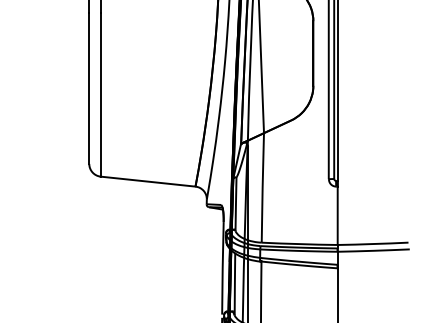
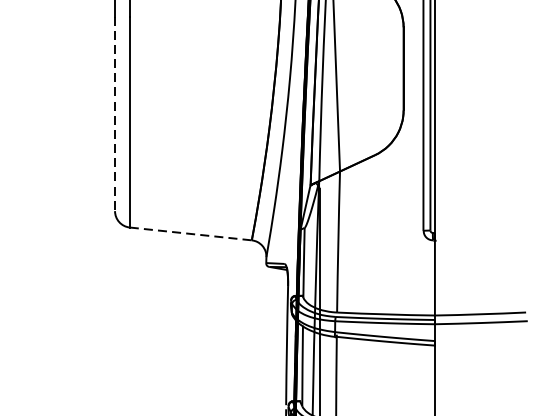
line: (89, 88) -> (115, 113), solid -> dashed
line: (148, 181) -> (191, 233), solid -> dashed

